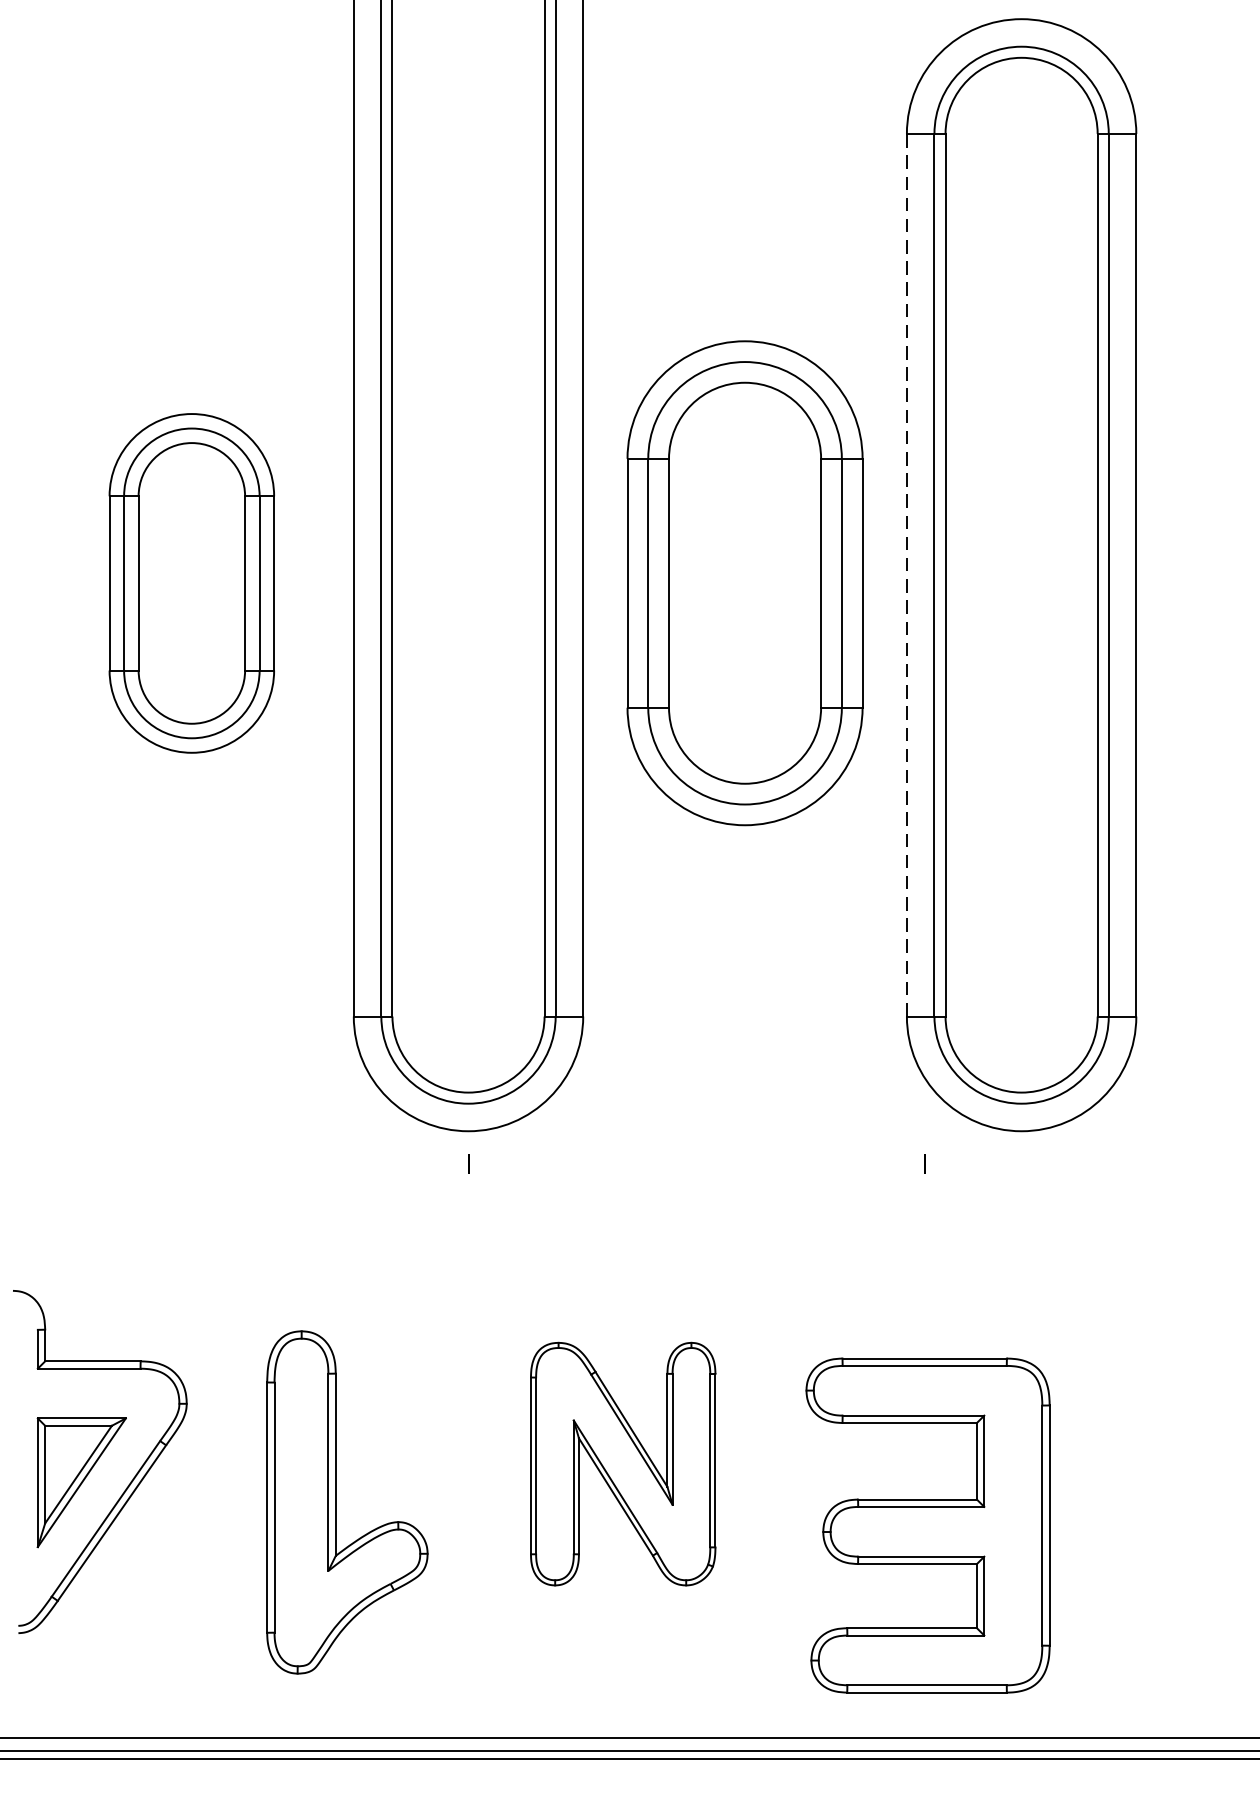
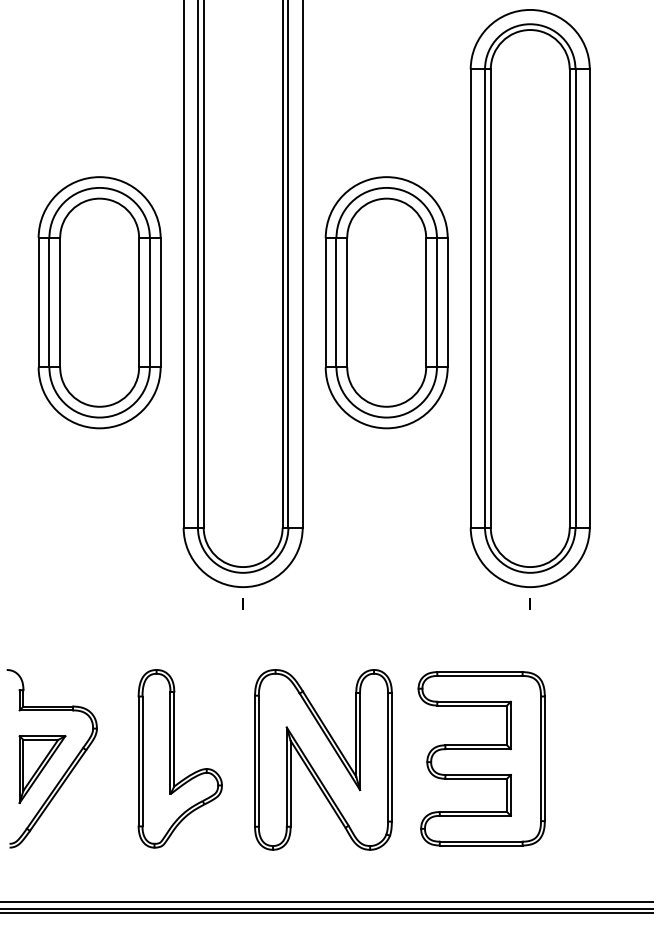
line: (906, 575) -> (470, 298), dashed -> solid
part: (191, 582) -> (99, 302), size x1.43
line: (923, 1162) -> (529, 603), moved
part: (623, 1463) -> (323, 759), size x1.43
part: (345, 1501) -> (179, 758), moved
part: (927, 1524) -> (481, 758), moved

